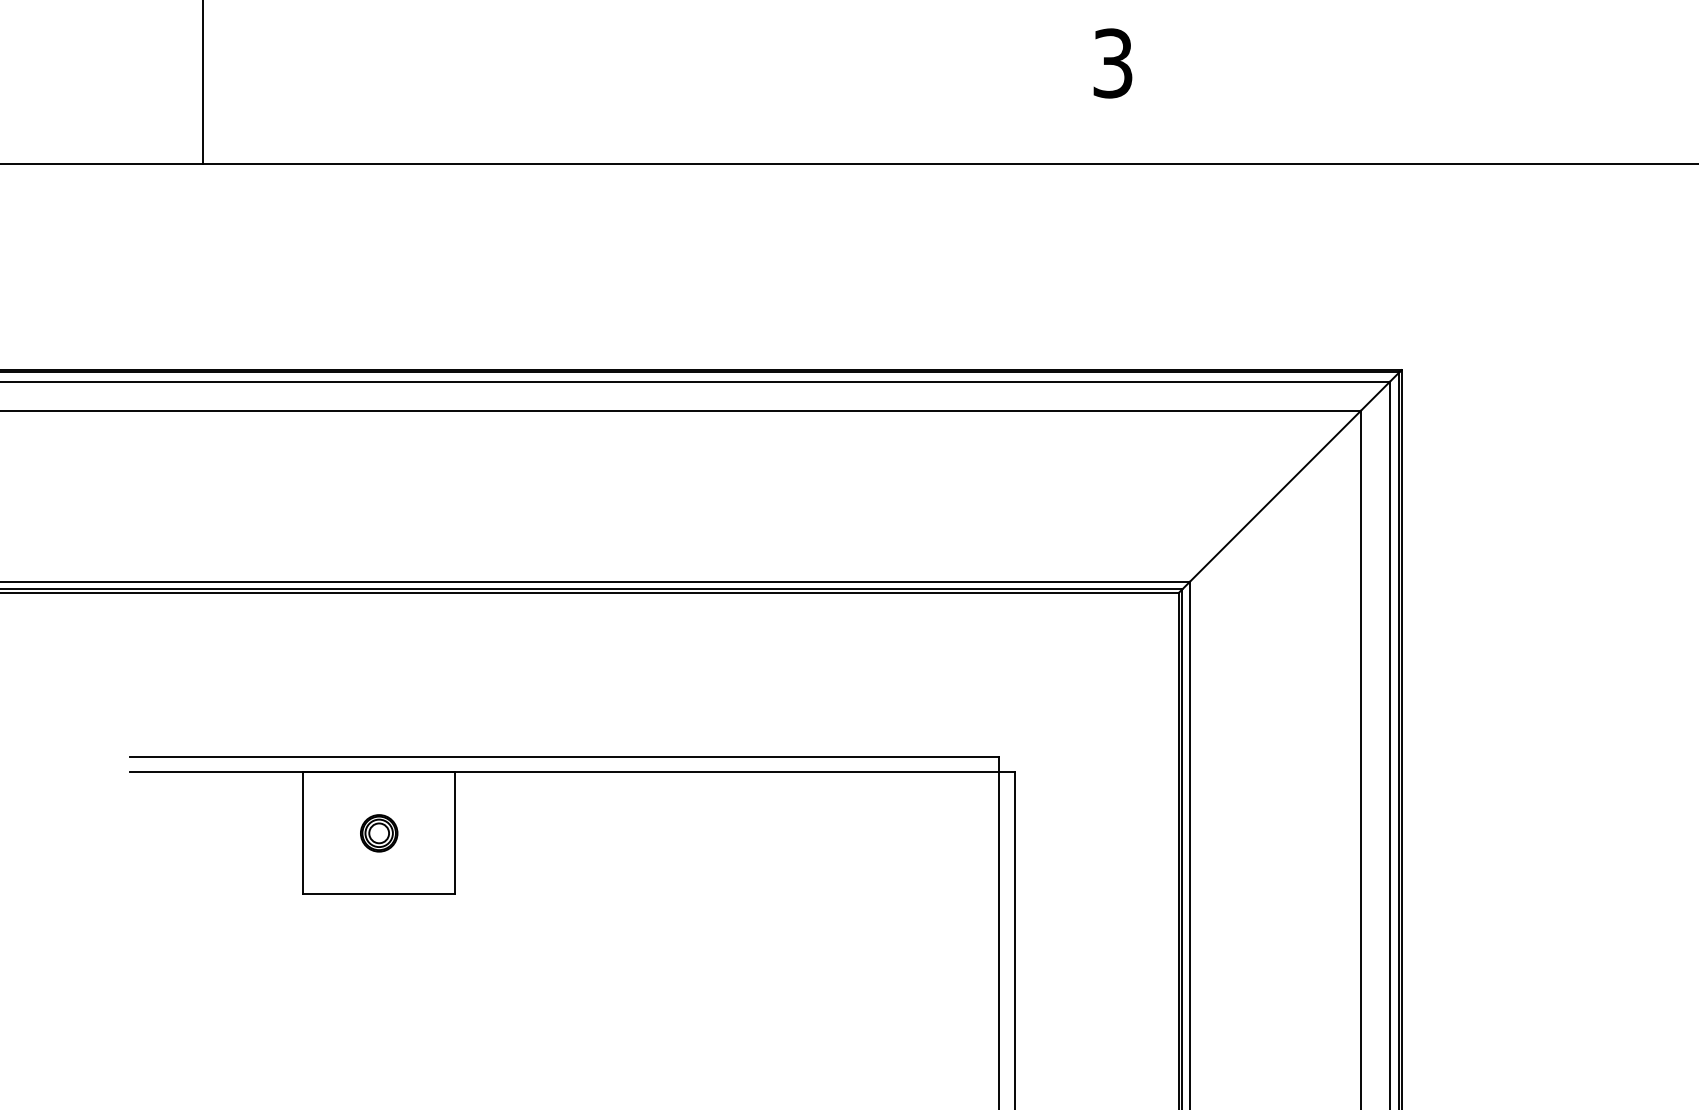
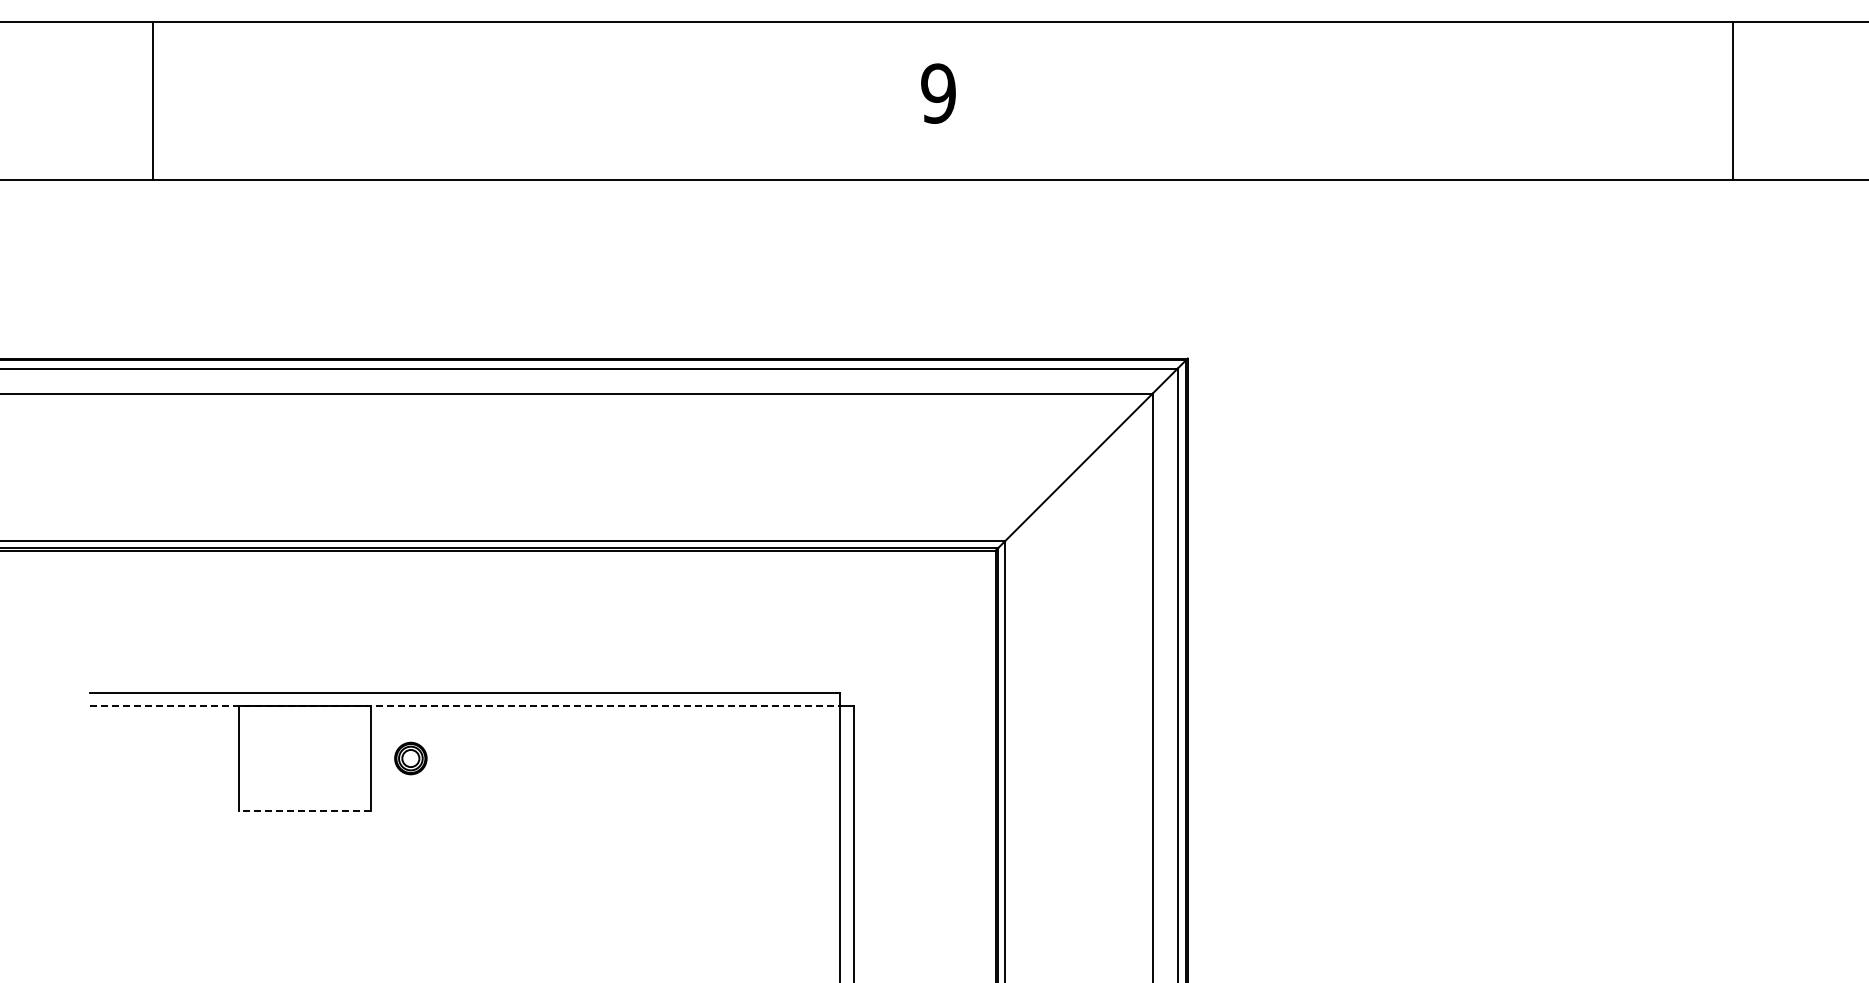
text: (1112, 63) -> (938, 93), 3 -> 9
line: (565, 771) -> (465, 705), solid -> dashed
part: (378, 833) -> (410, 758), moved
line: (378, 894) -> (304, 811), solid -> dashed

